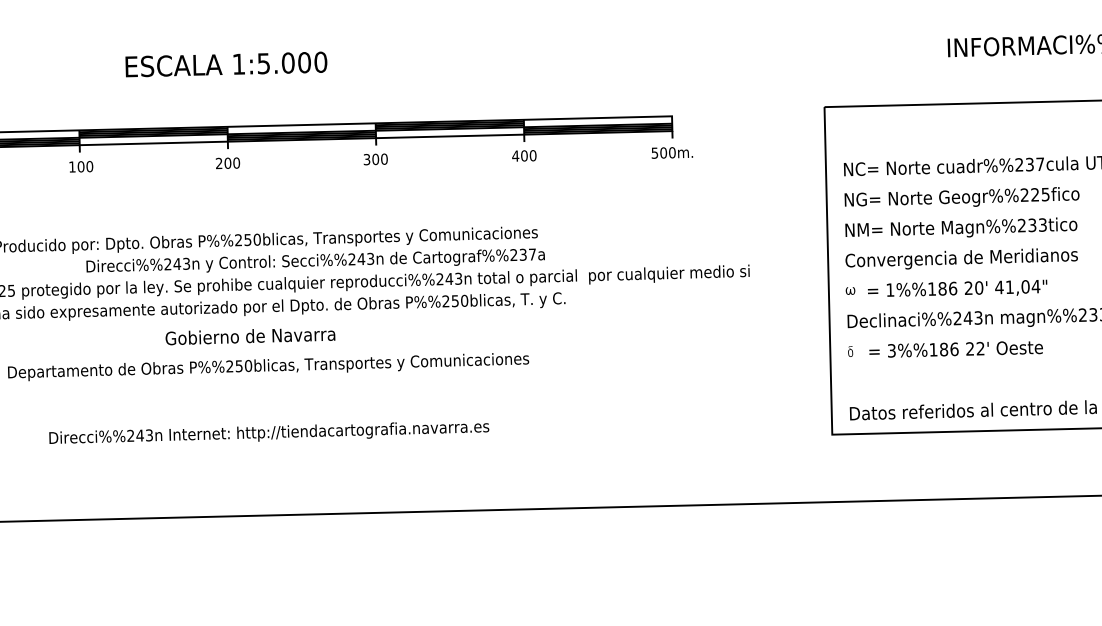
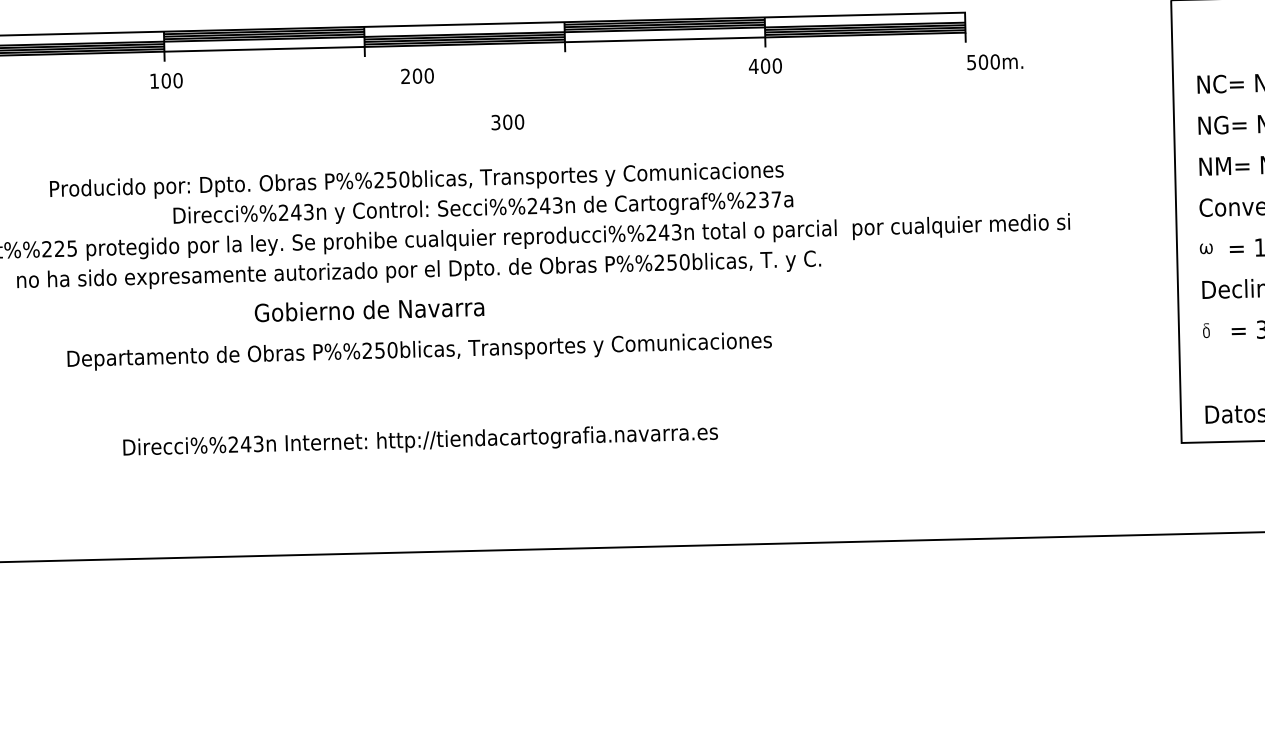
text: (671, 152) -> (994, 61), moved
text: (375, 159) -> (507, 122), moved
text: (227, 163) -> (416, 76), moved
text: (250, 336) -> (369, 310), moved

